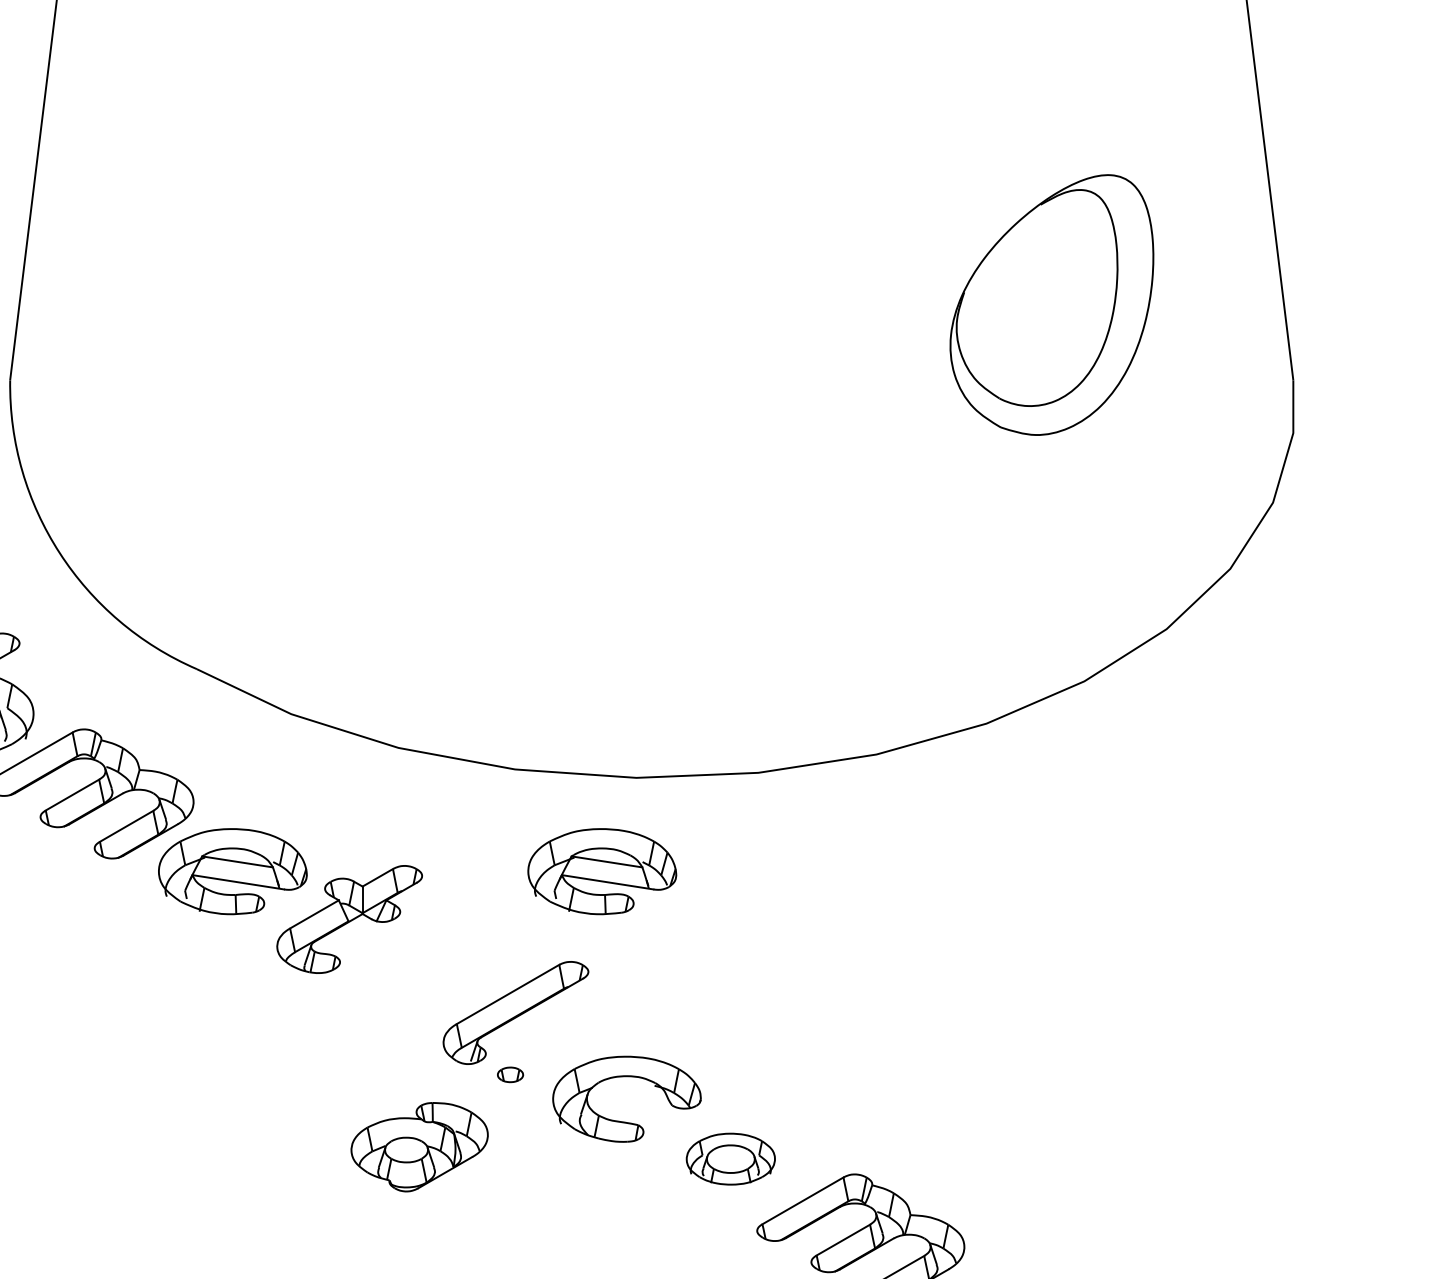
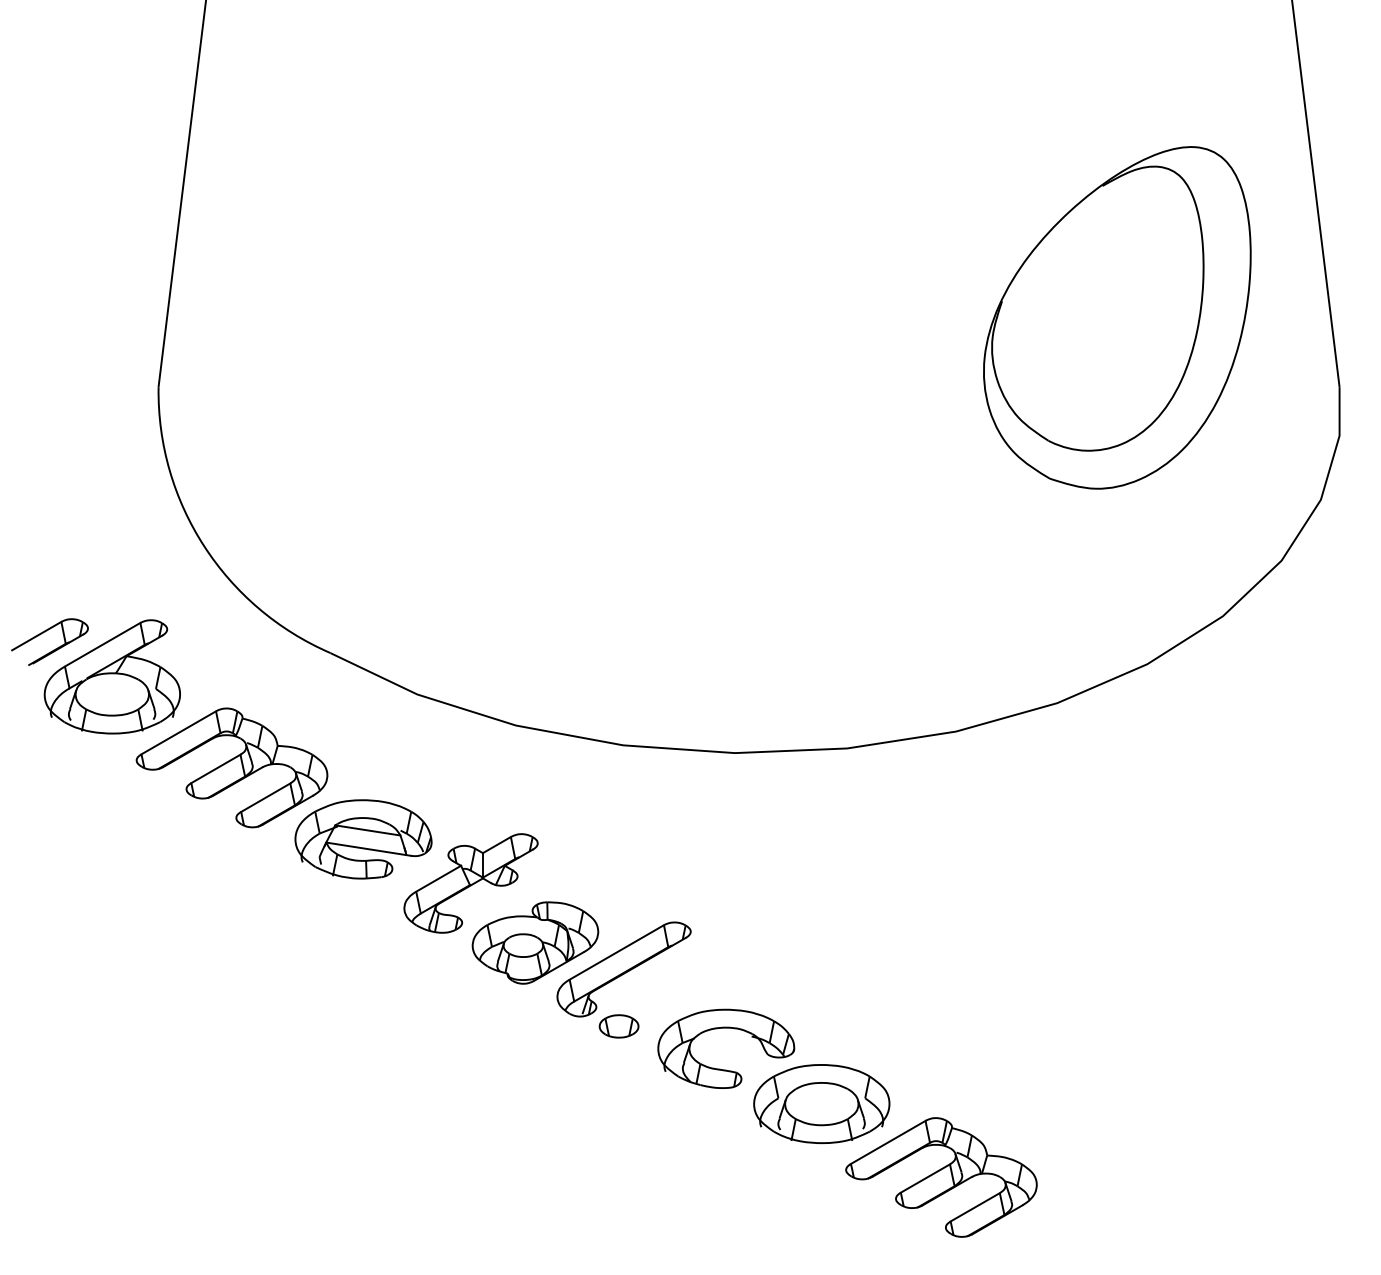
part: (1052, 304) -> (1117, 317), size x1.43
part: (602, 871) -> (703, 839), removed
part: (509, 1074) -> (618, 1026), size x1.67
part: (419, 1146) -> (535, 942), moved
part: (730, 1158) -> (821, 1103), size x1.67

